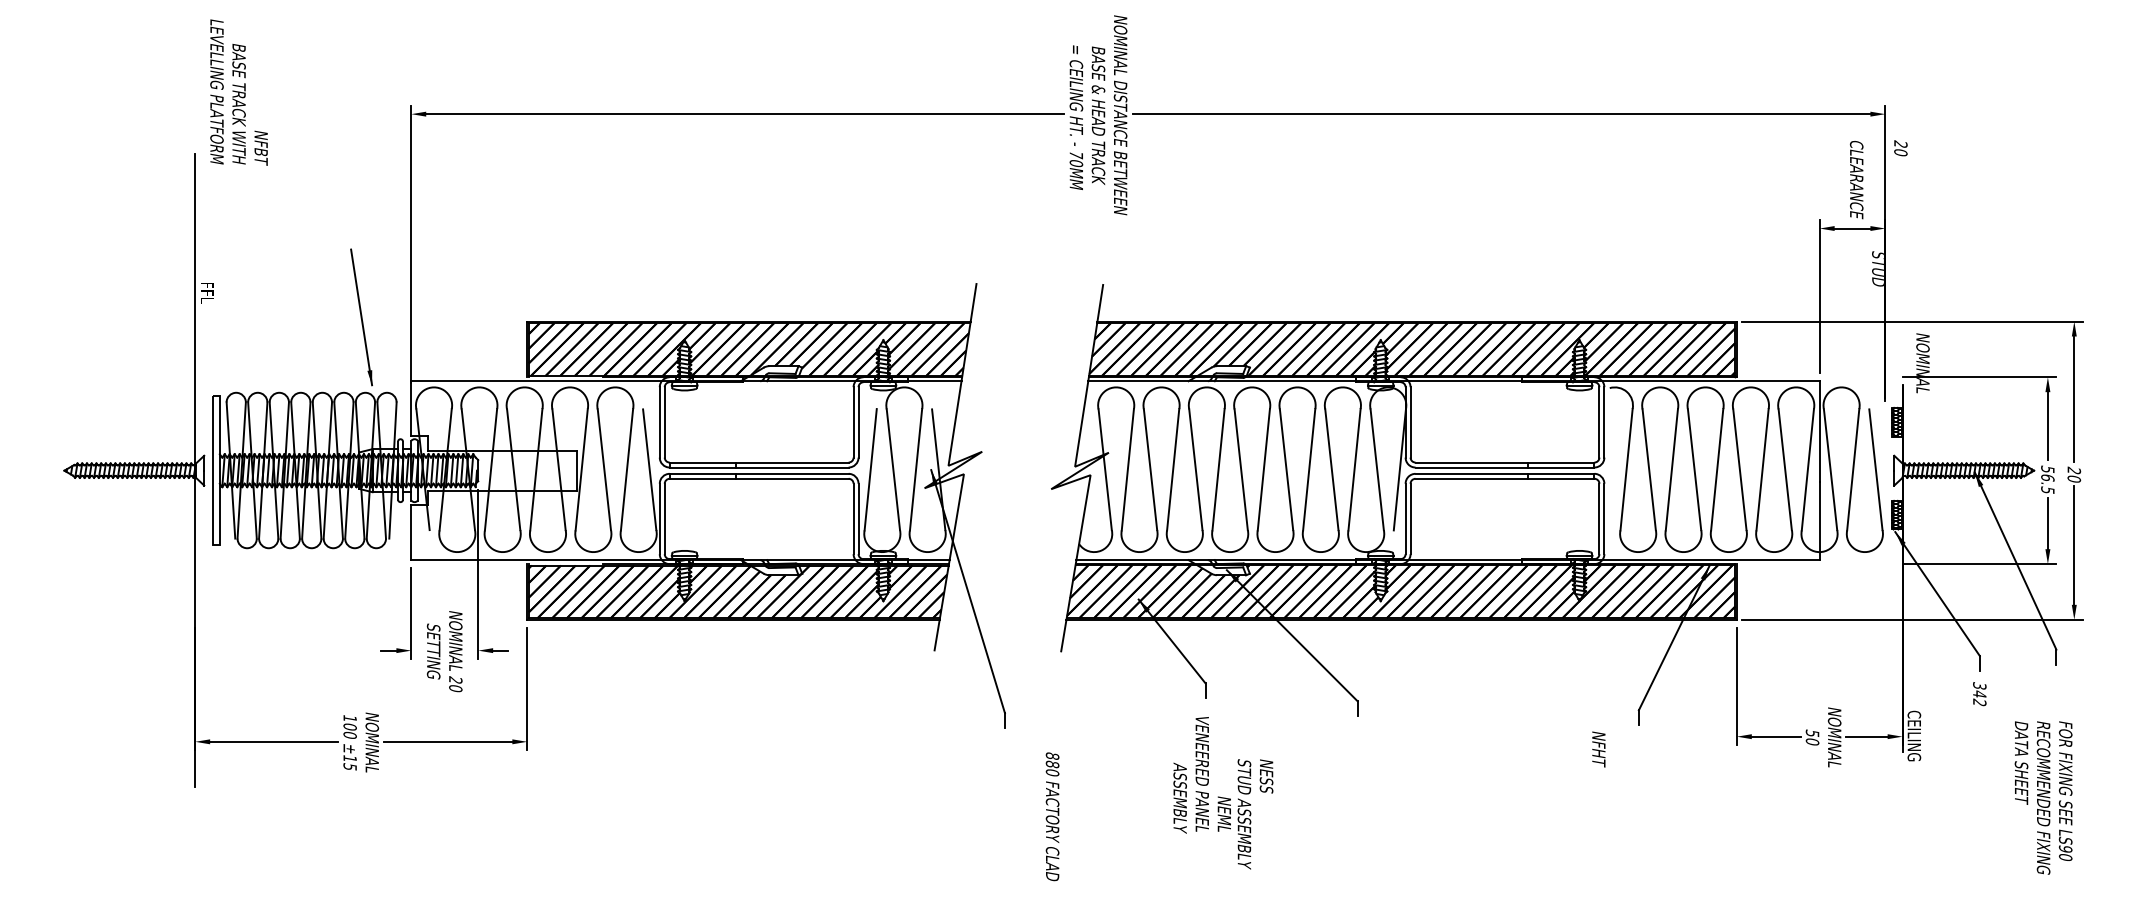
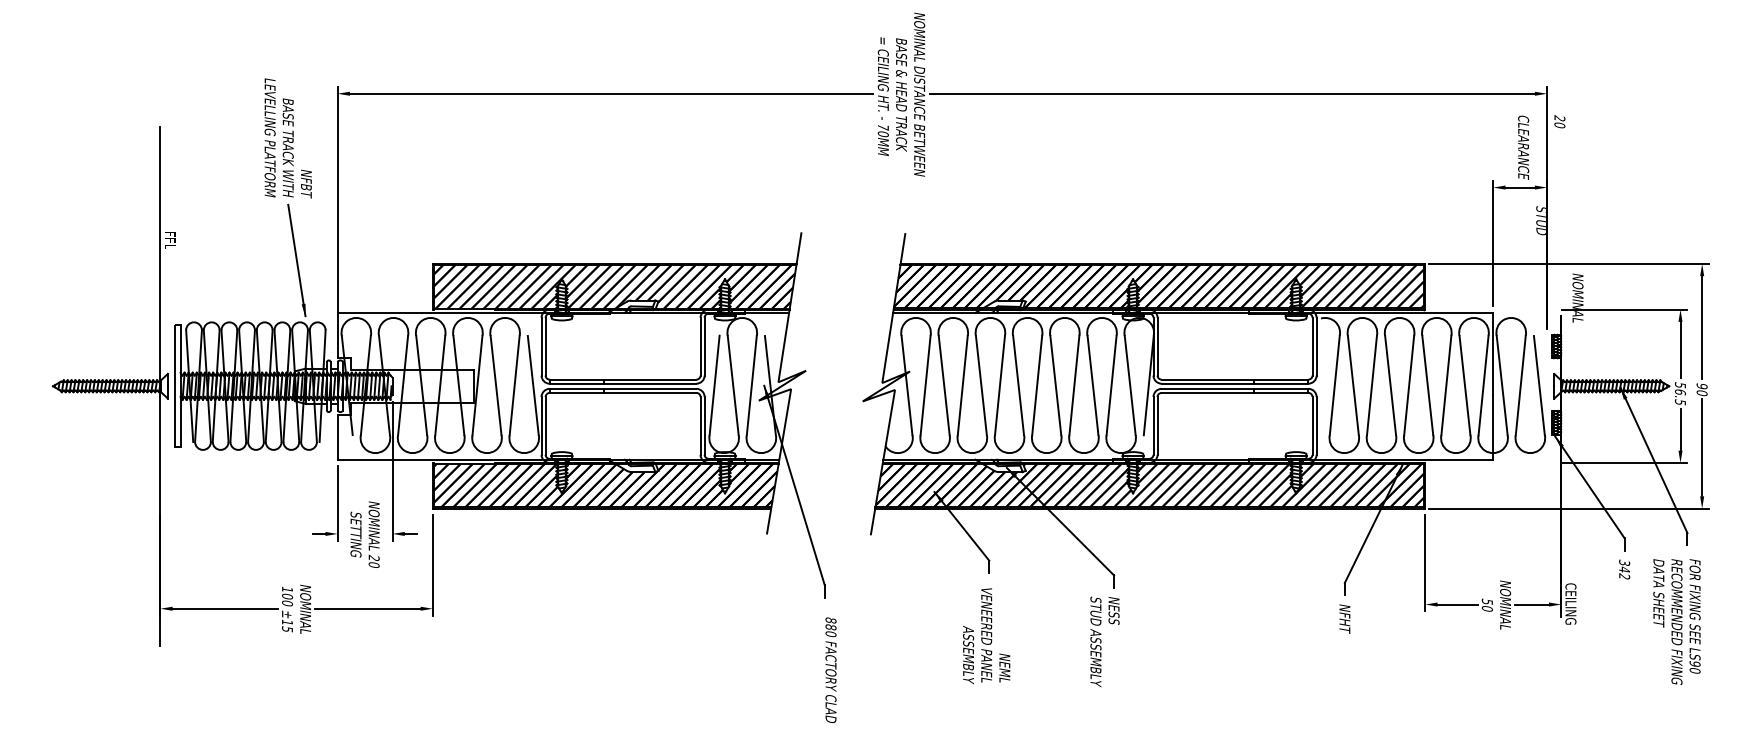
text: (238, 92) -> (287, 138), moved
text: (2073, 470) -> (1701, 386), 20 -> 90
text: (1598, 749) -> (1344, 619), moved
text: (2043, 797) -> (1676, 621), moved
text: (1255, 814) -> (1104, 642), moved
text: (1052, 816) -> (830, 670), moved

